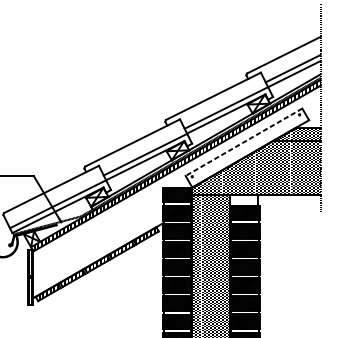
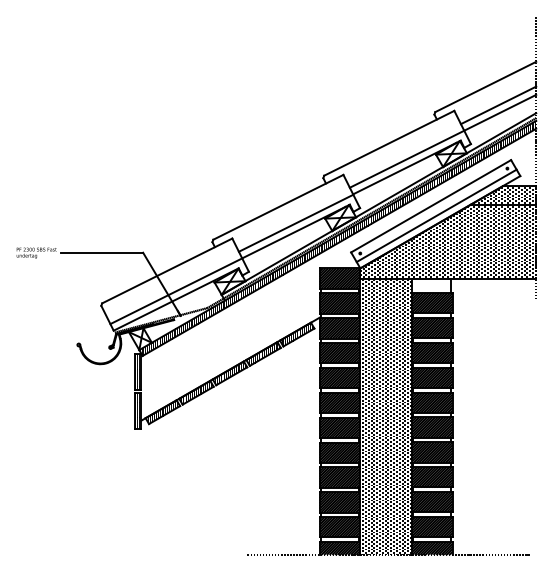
line: (243, 142) -> (430, 206), dashed -> solid
line: (247, 149) -> (436, 215), added

